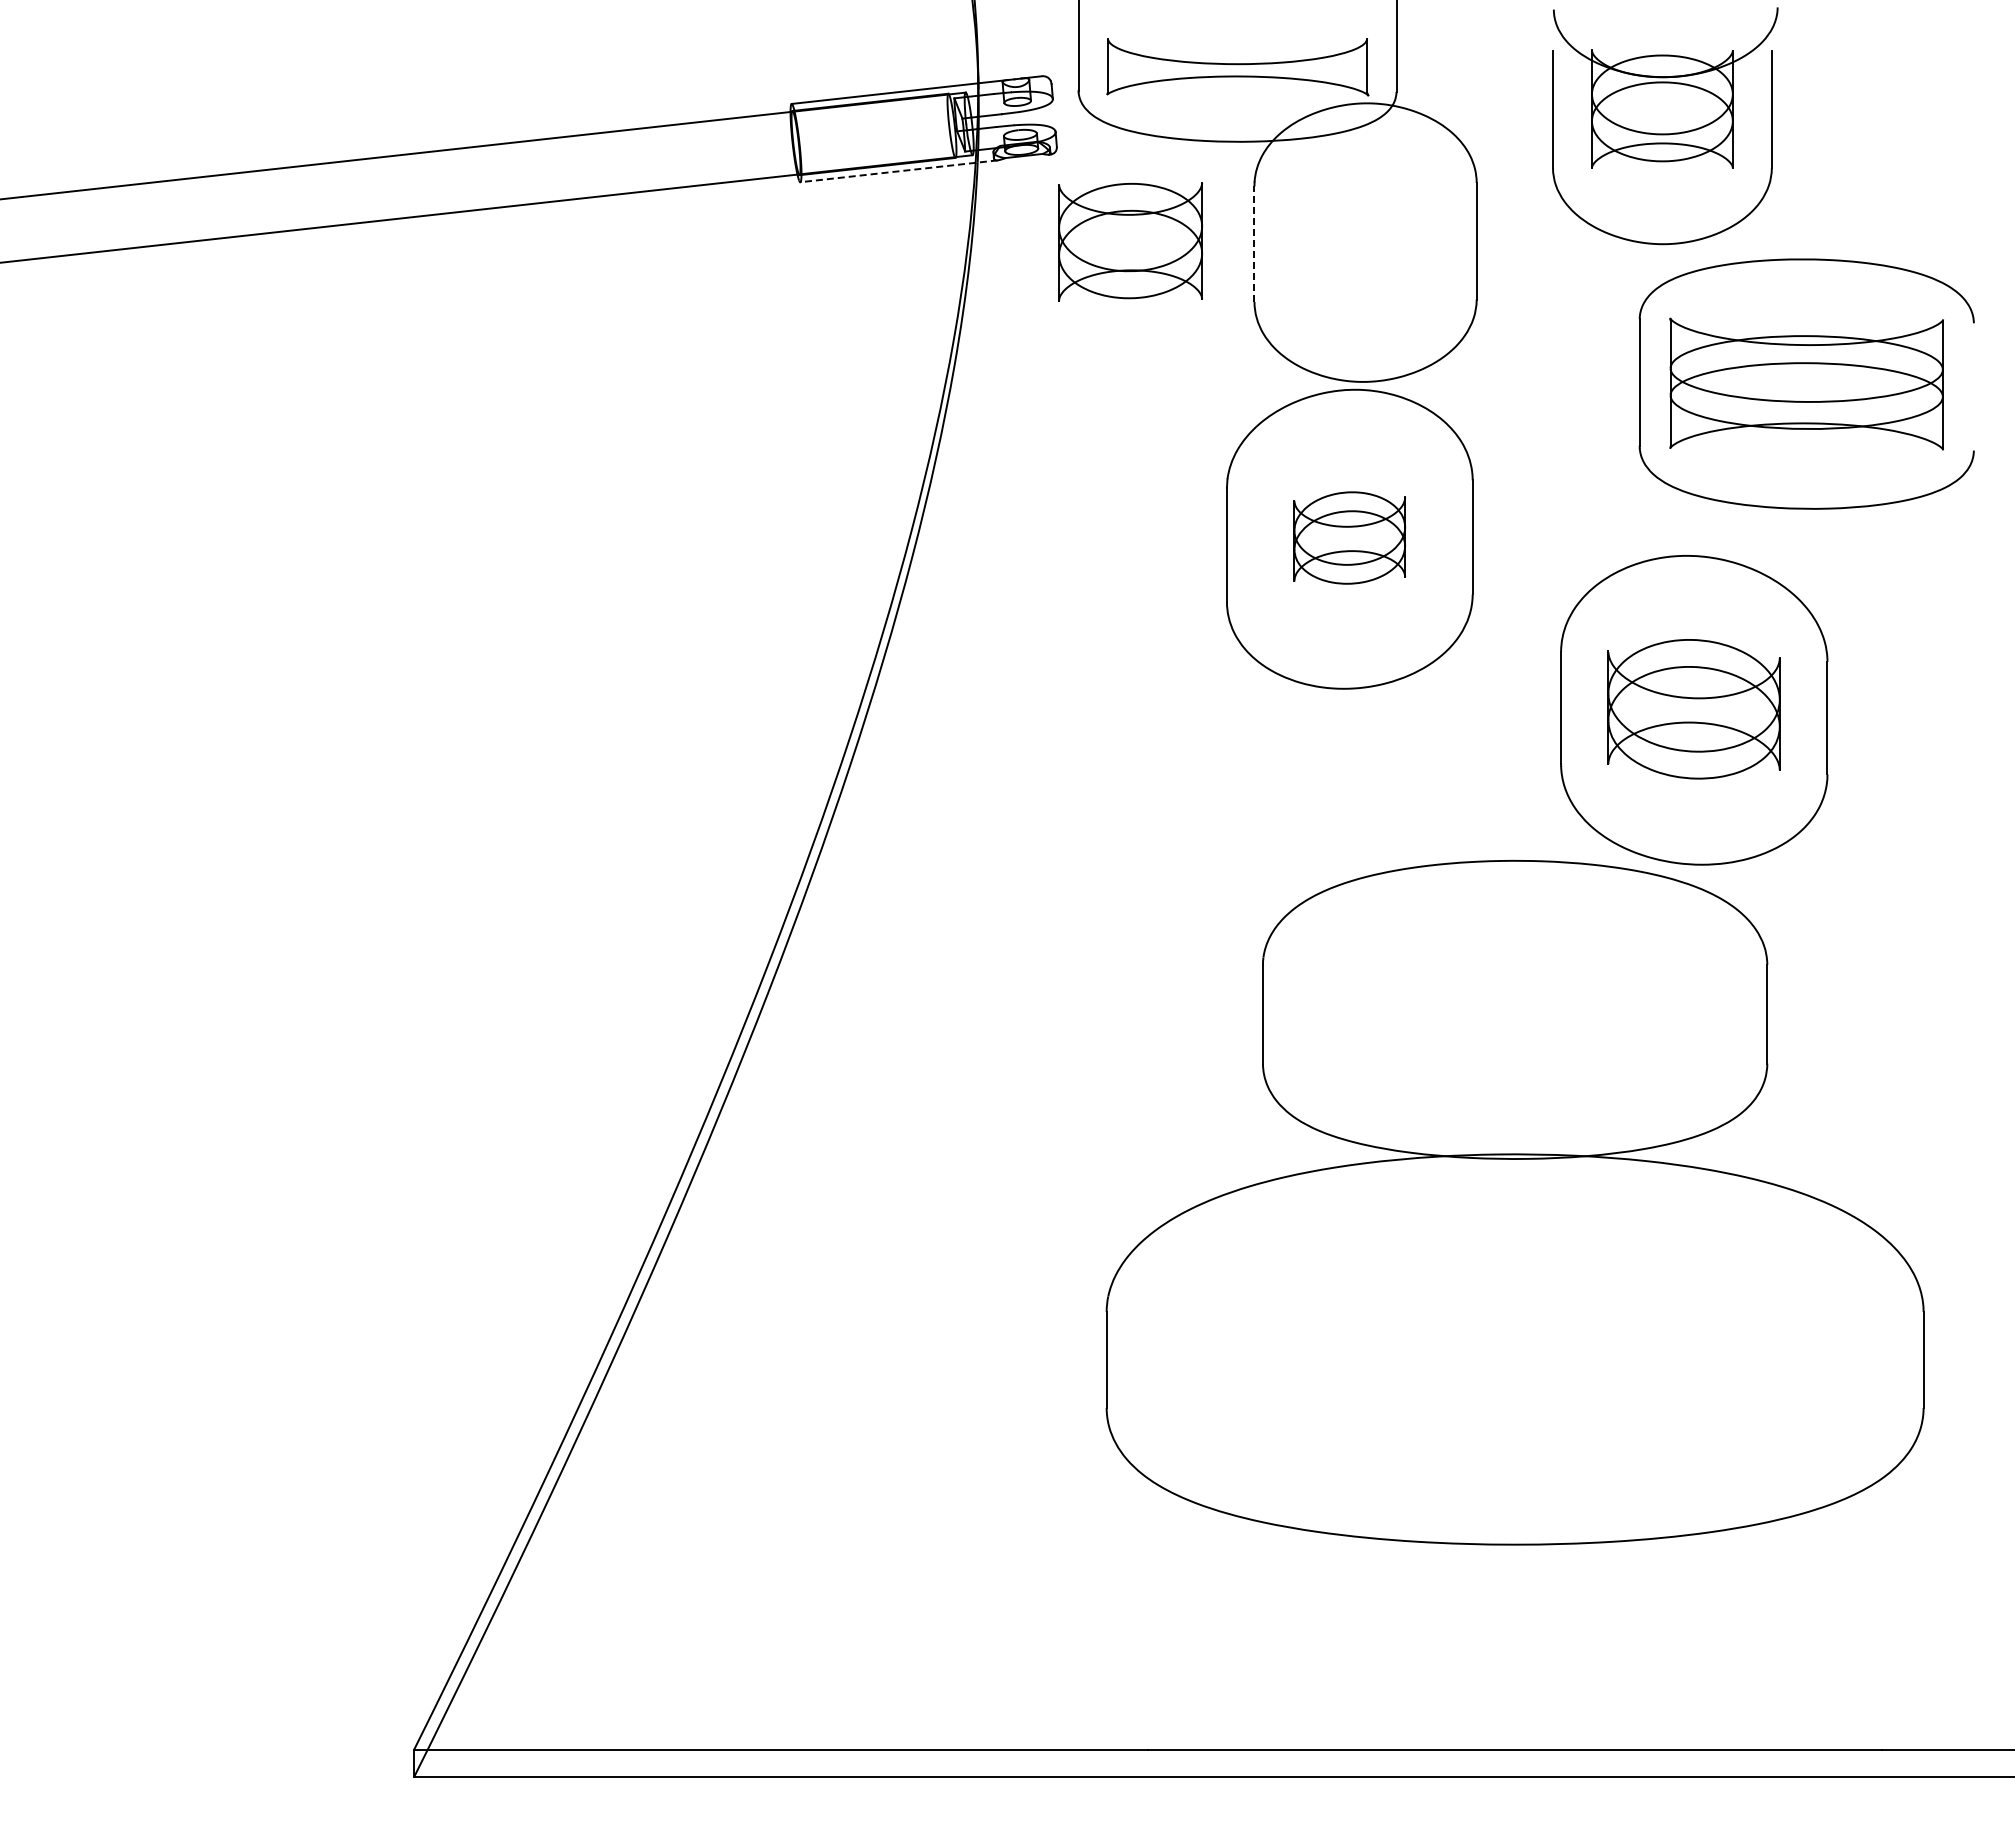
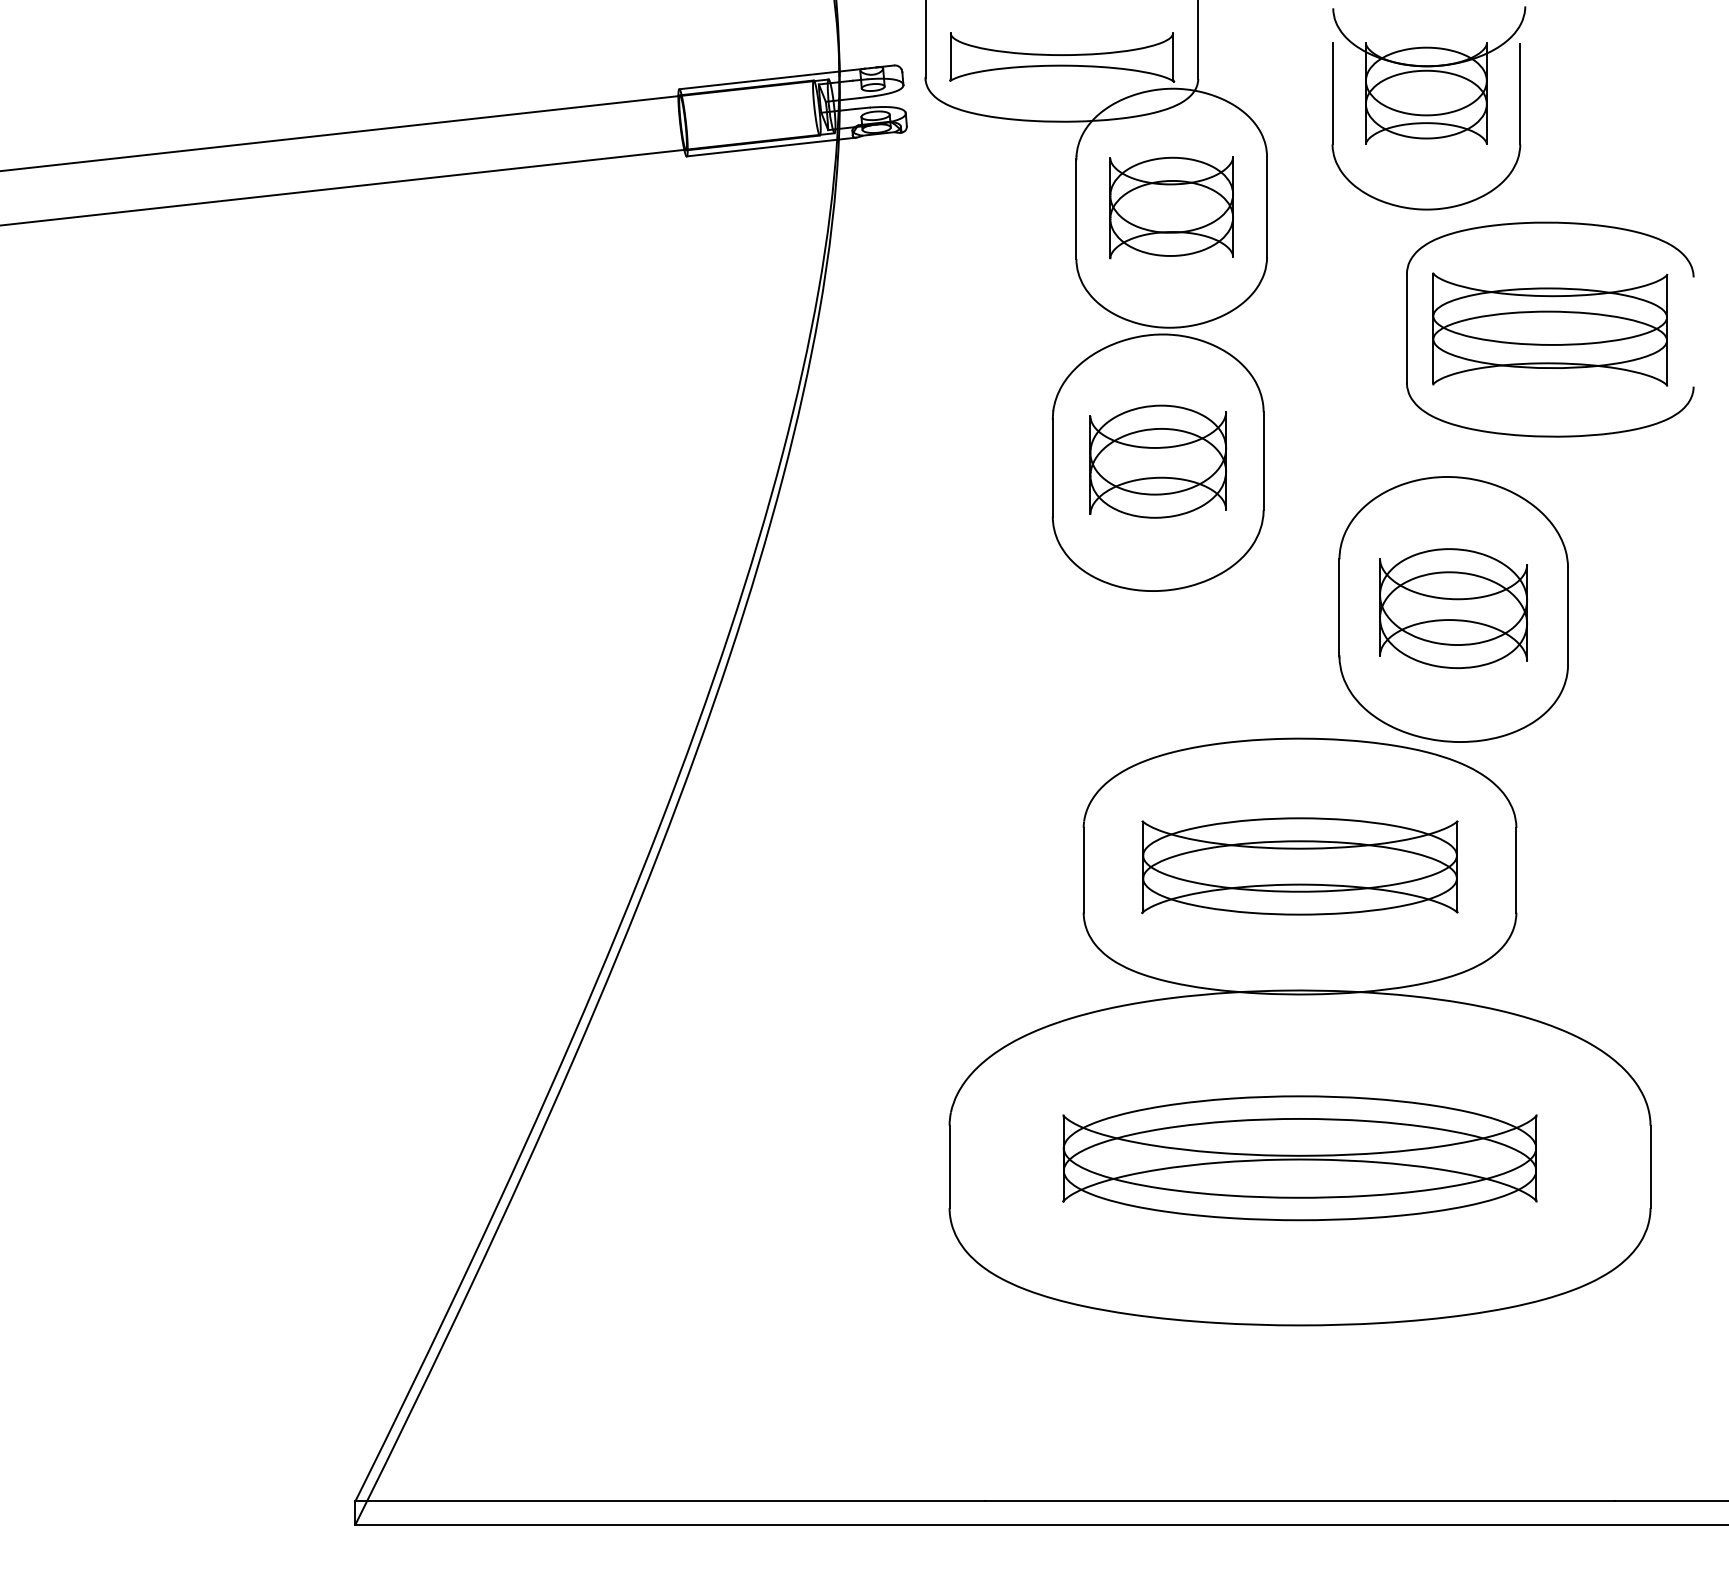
line: (898, 171) -> (770, 147), dashed -> solid
part: (1130, 241) -> (1171, 207), moved
line: (1254, 243) -> (1076, 208), dashed -> solid
part: (1349, 537) -> (1157, 461), size x1.43
part: (1514, 1009) -> (1299, 866), added
part: (1514, 1349) -> (1299, 1157), added

